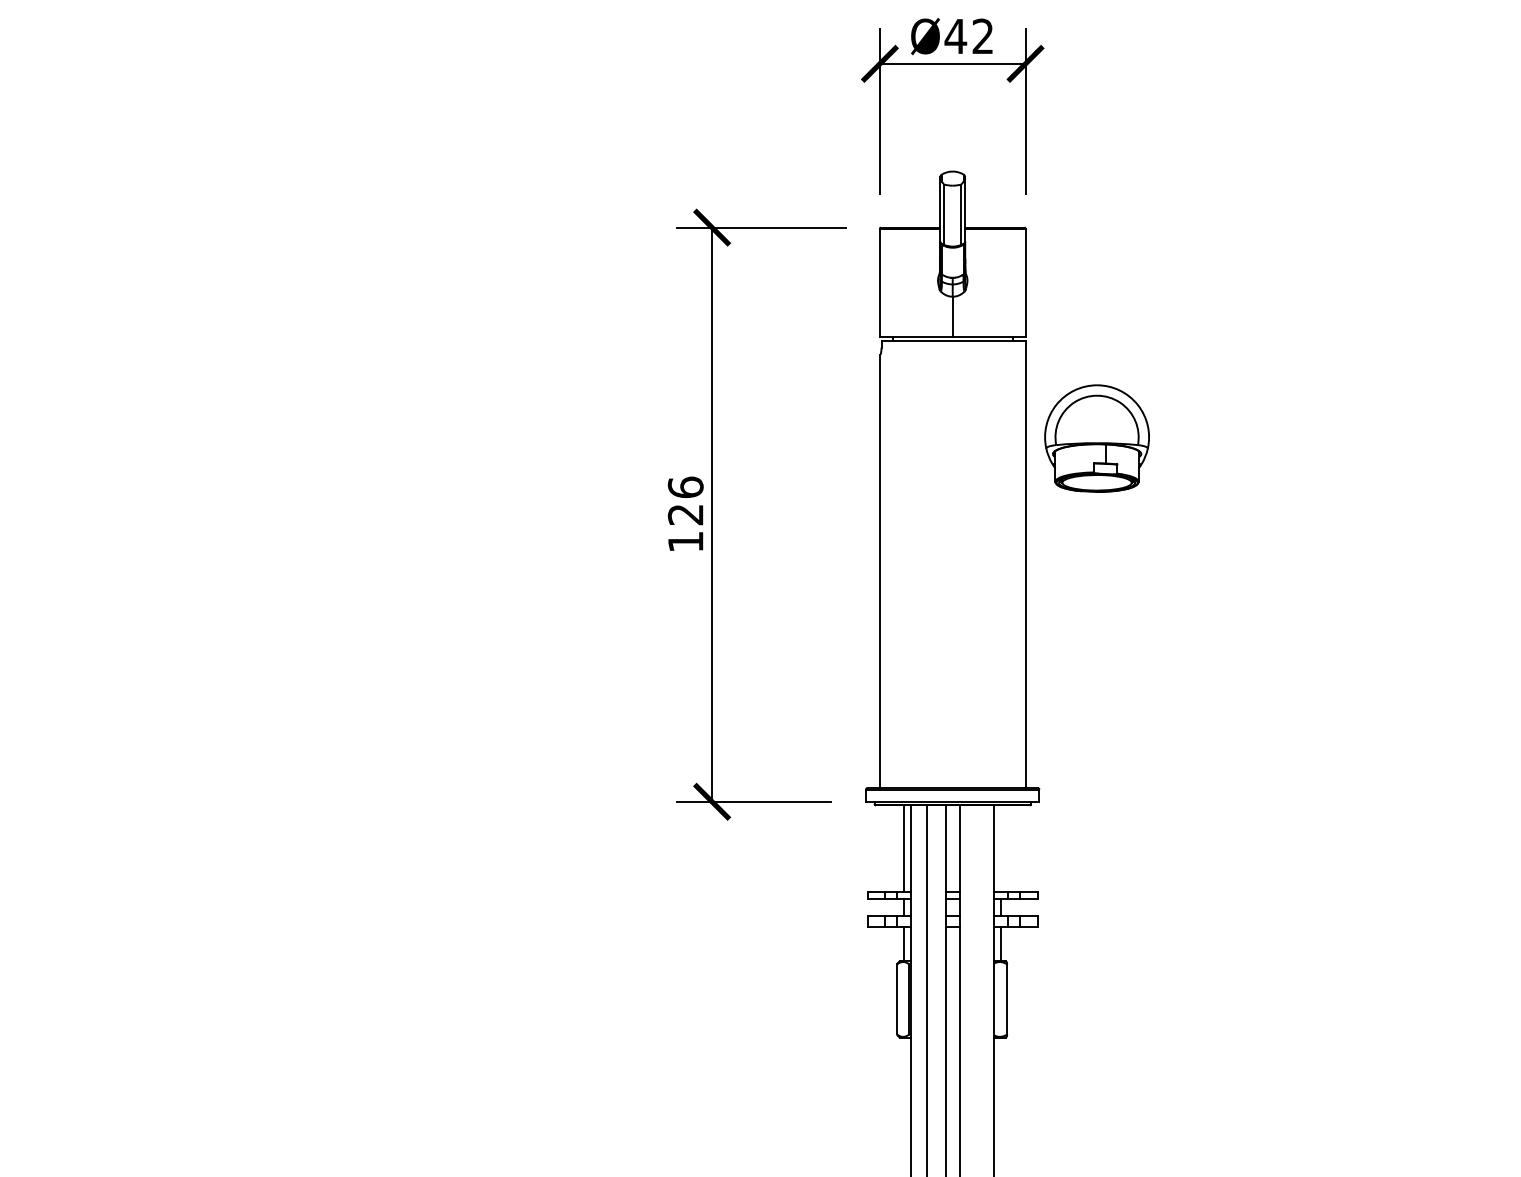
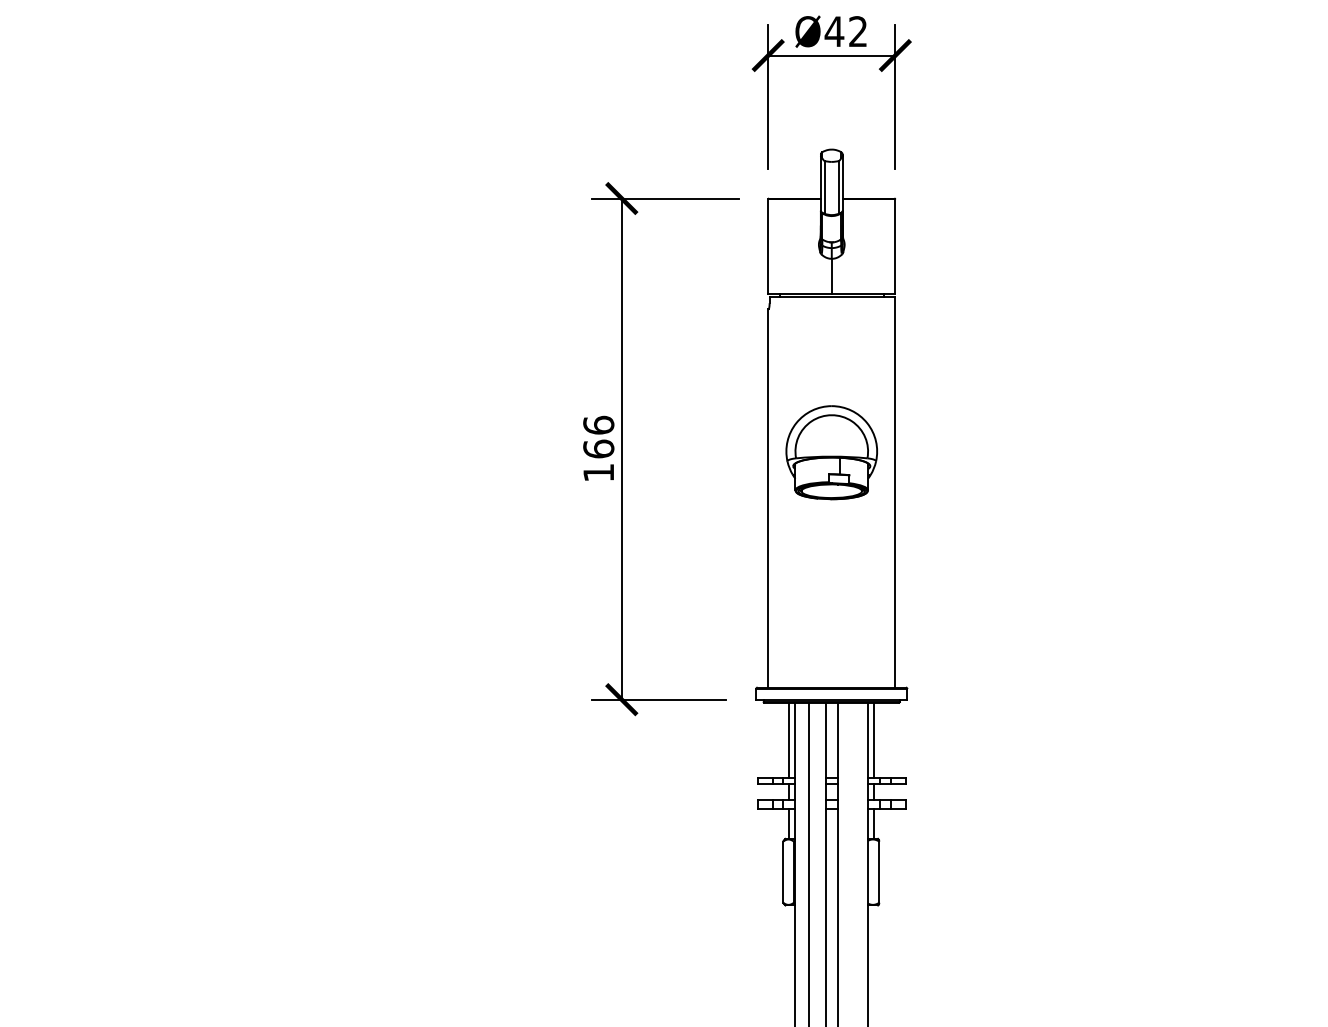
part: (1096, 438) -> (831, 452), moved
text: (685, 514) -> (598, 448), 126 -> 166
line: (1001, 848) -> (874, 740), added

